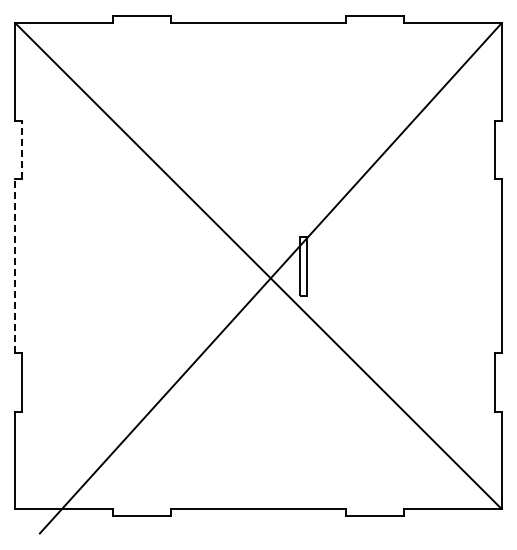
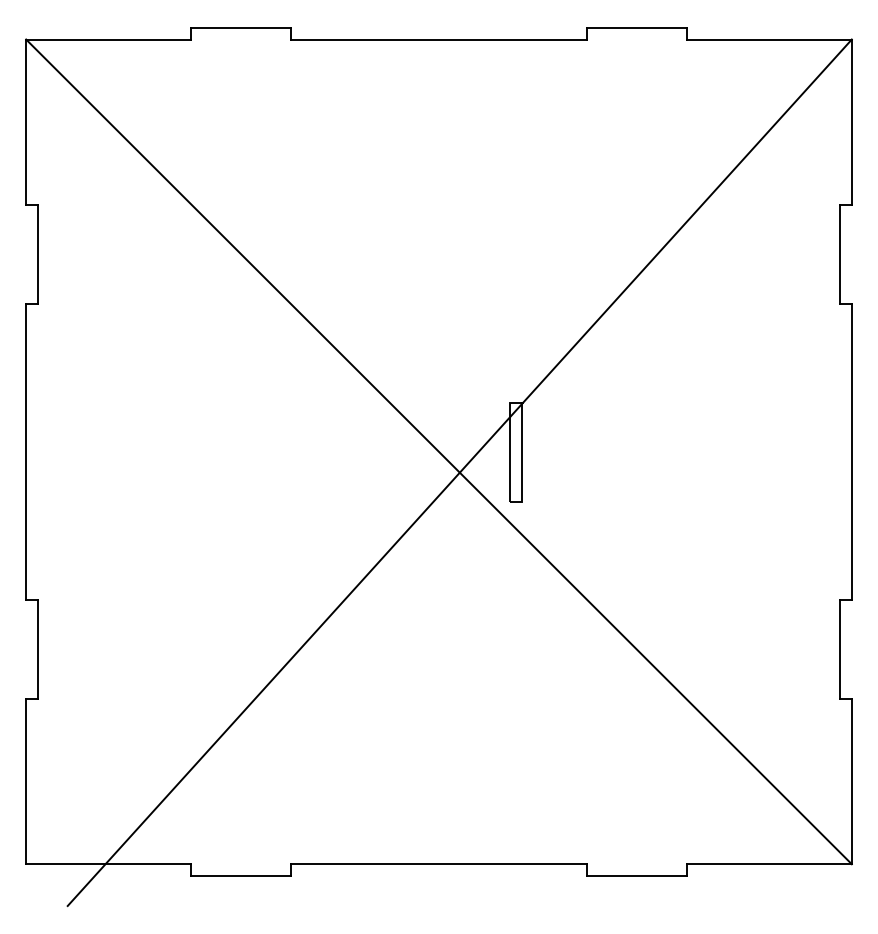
line: (22, 149) -> (38, 253), dashed -> solid
line: (15, 265) -> (26, 450), dashed -> solid

